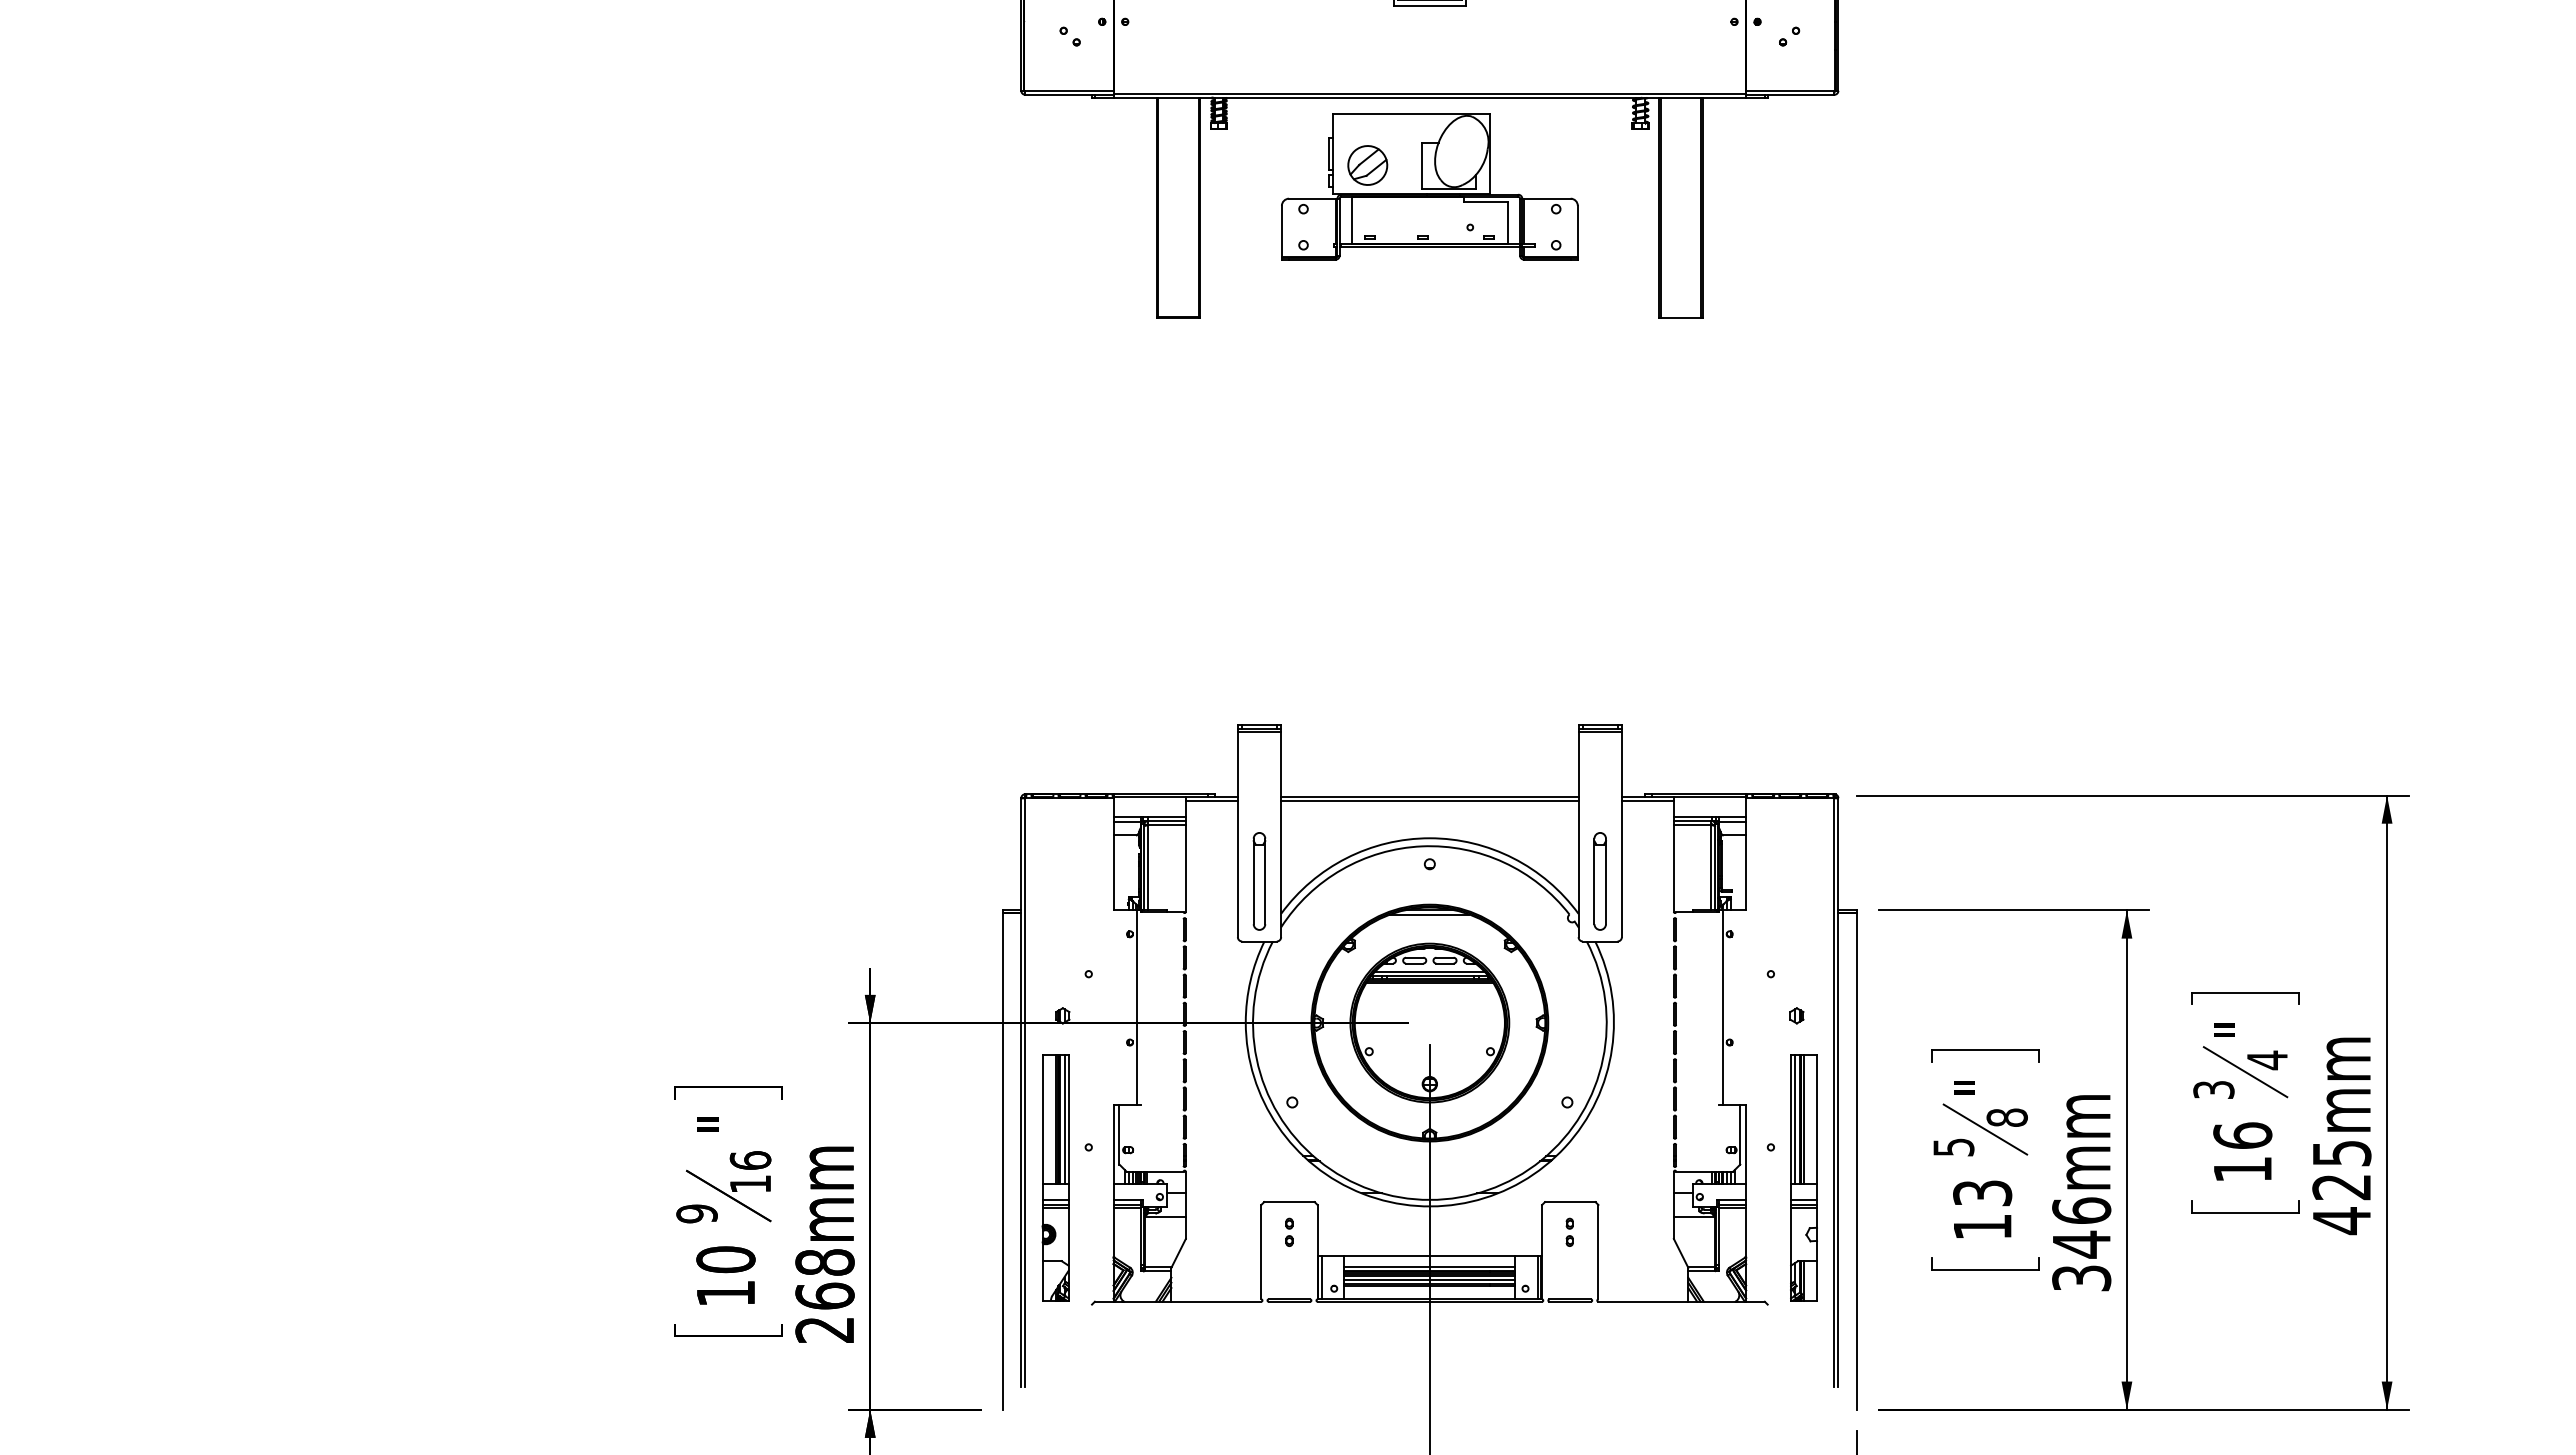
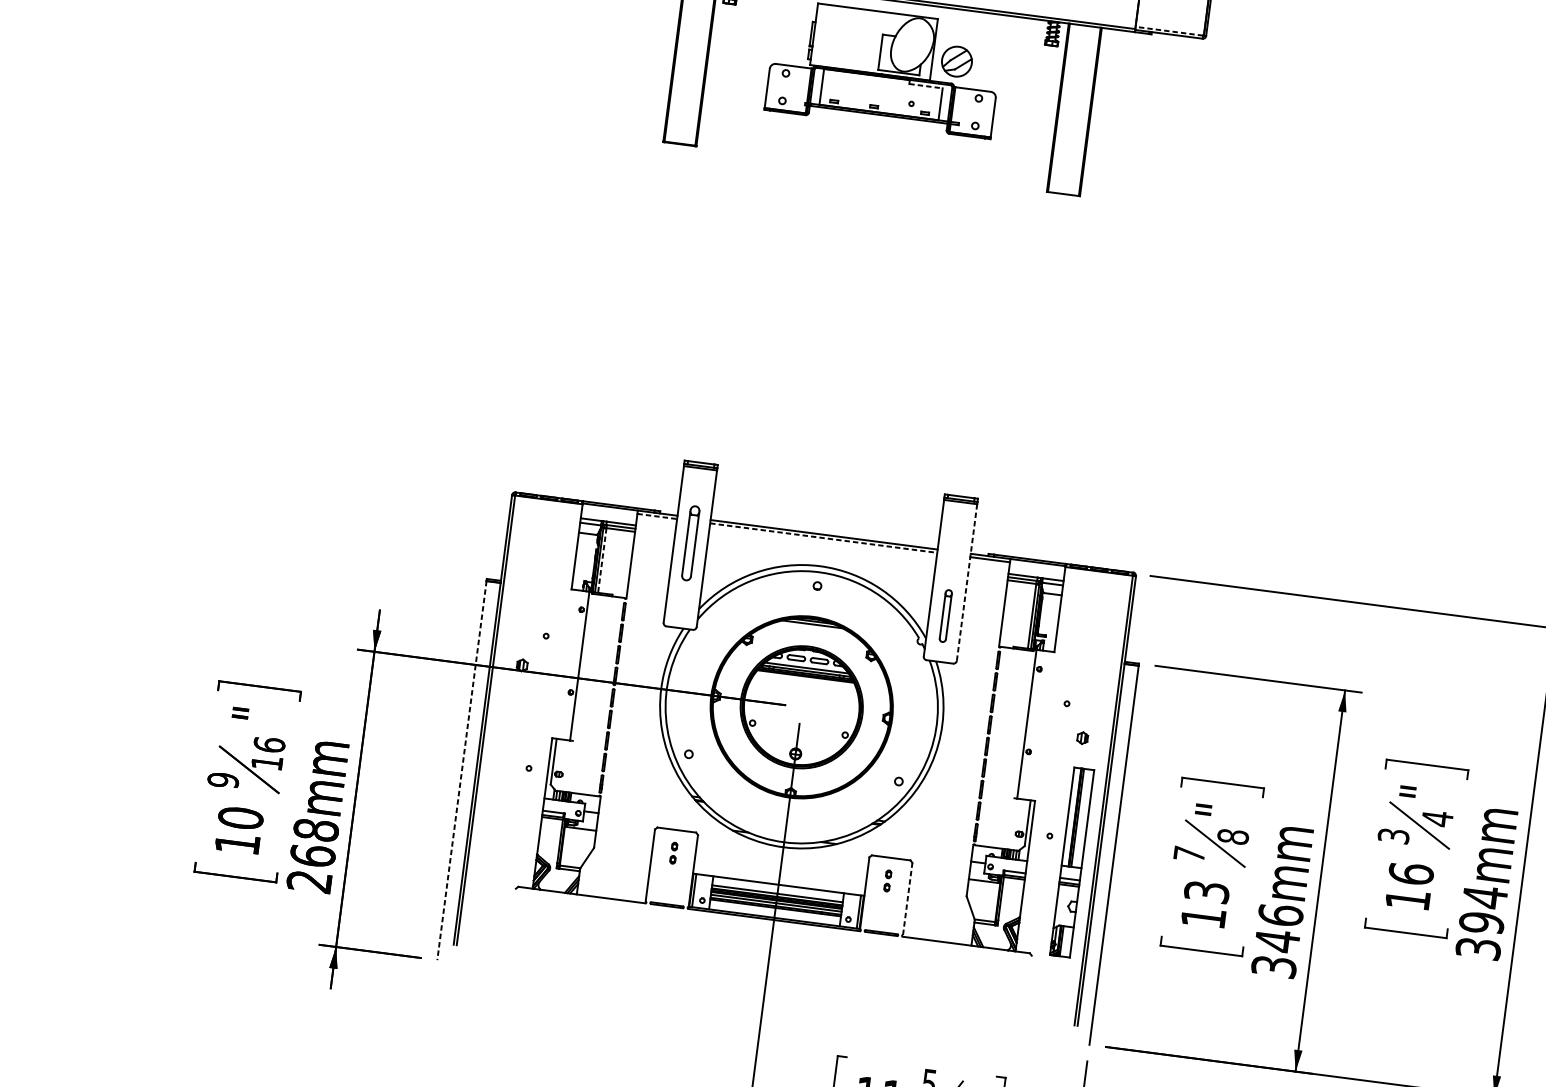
line: (1789, 90) -> (1168, 30), solid -> dashed
part: (1367, 165) -> (956, 61), moved
line: (1485, 202) -> (925, 86), solid -> dashed
line: (1211, 801) -> (657, 516), solid -> dashed
line: (1429, 801) -> (823, 538), solid -> dashed
line: (1621, 834) -> (966, 582), solid -> dashed
line: (1148, 867) -> (602, 560), solid -> dashed
part: (1259, 881) -> (690, 543), moved
part: (1599, 881) -> (945, 616), size x0.7
line: (1795, 1119) -> (1071, 817), removed
text: (1953, 1147) -> (1189, 854), 5 -> 7
line: (1002, 1161) -> (461, 770), solid -> dashed
part: (1055, 1177) -> (500, 788), removed
text: (2341, 1187) -> (1481, 923), 425mm -> 394mm
line: (1598, 1251) -> (907, 898), solid -> dashed

